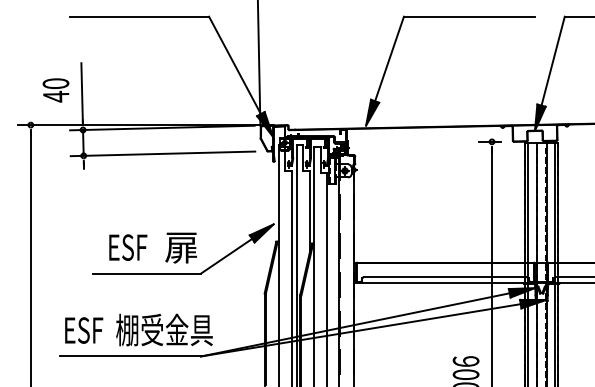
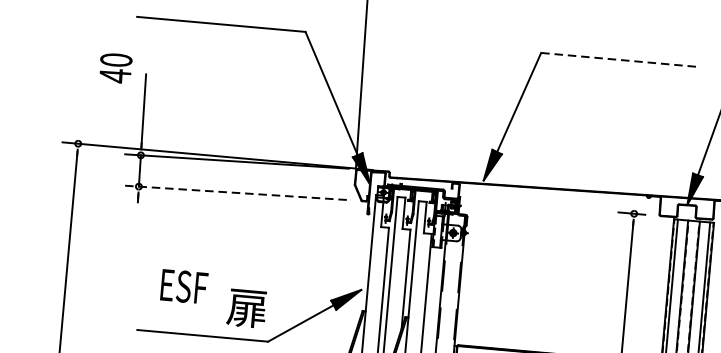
line: (469, 16) -> (620, 59), solid -> dashed
text: (55, 90) -> (115, 68), moved
line: (162, 153) -> (234, 192), solid -> dashed
text: (128, 247) -> (184, 286), moved

